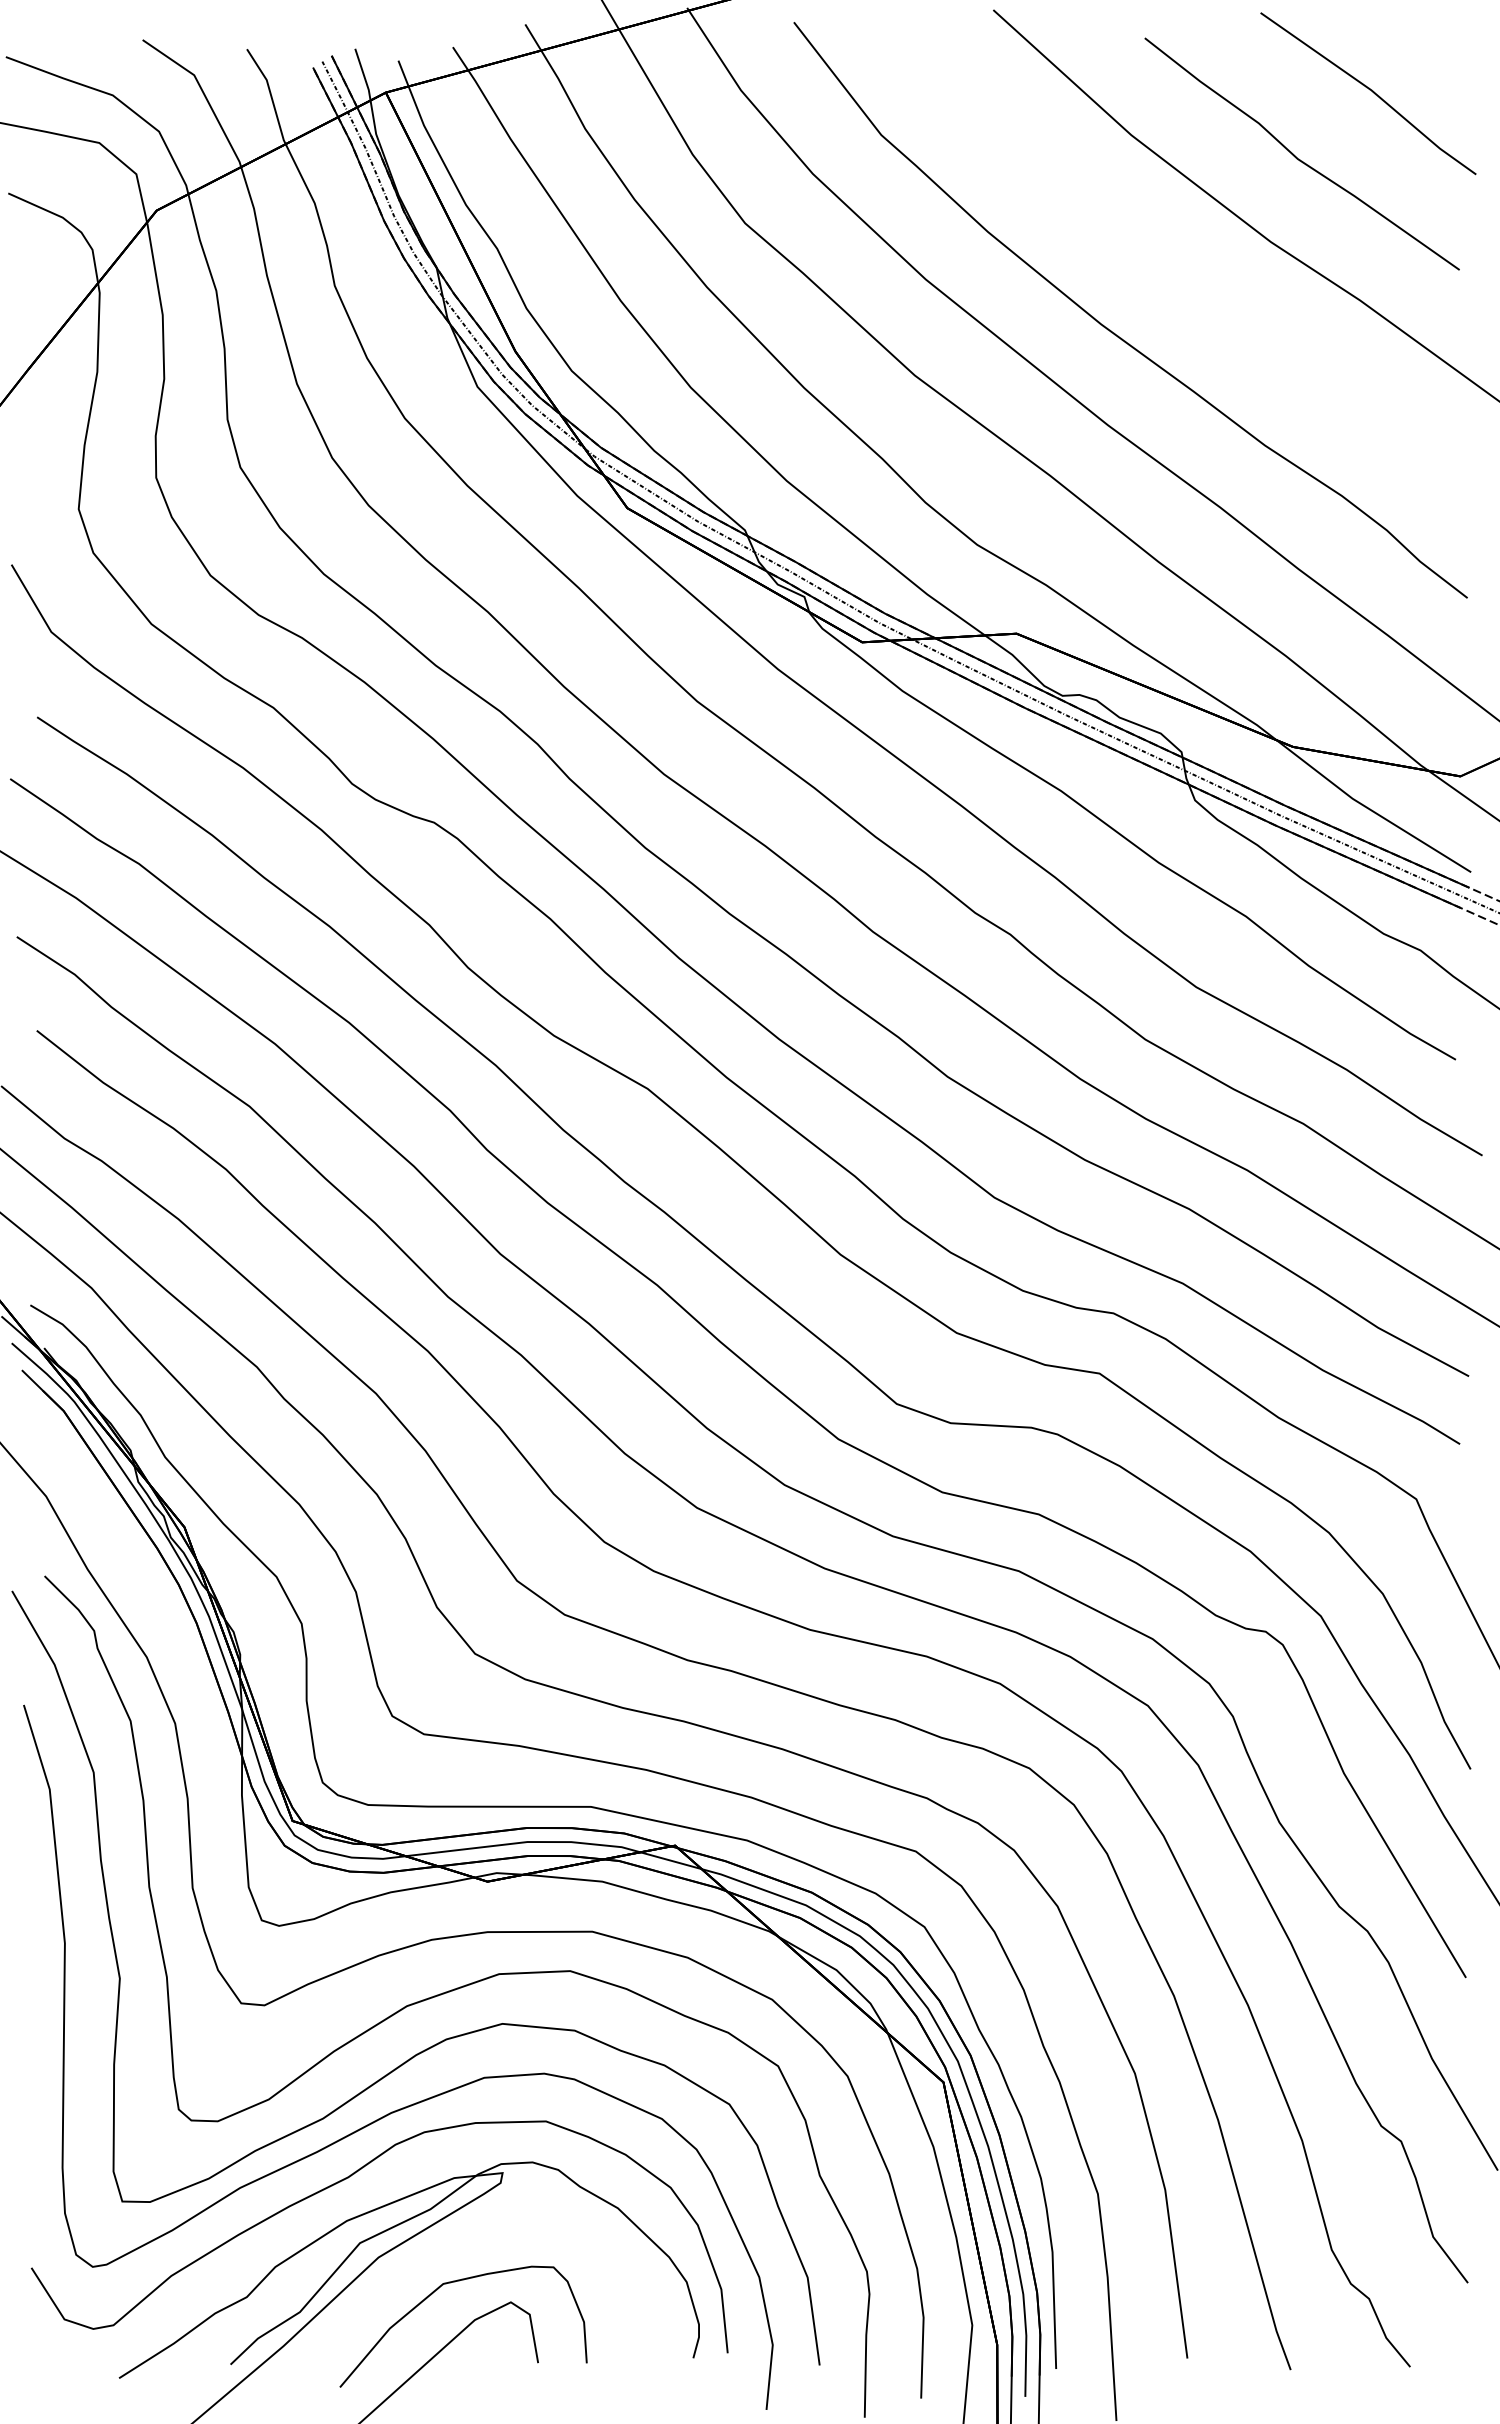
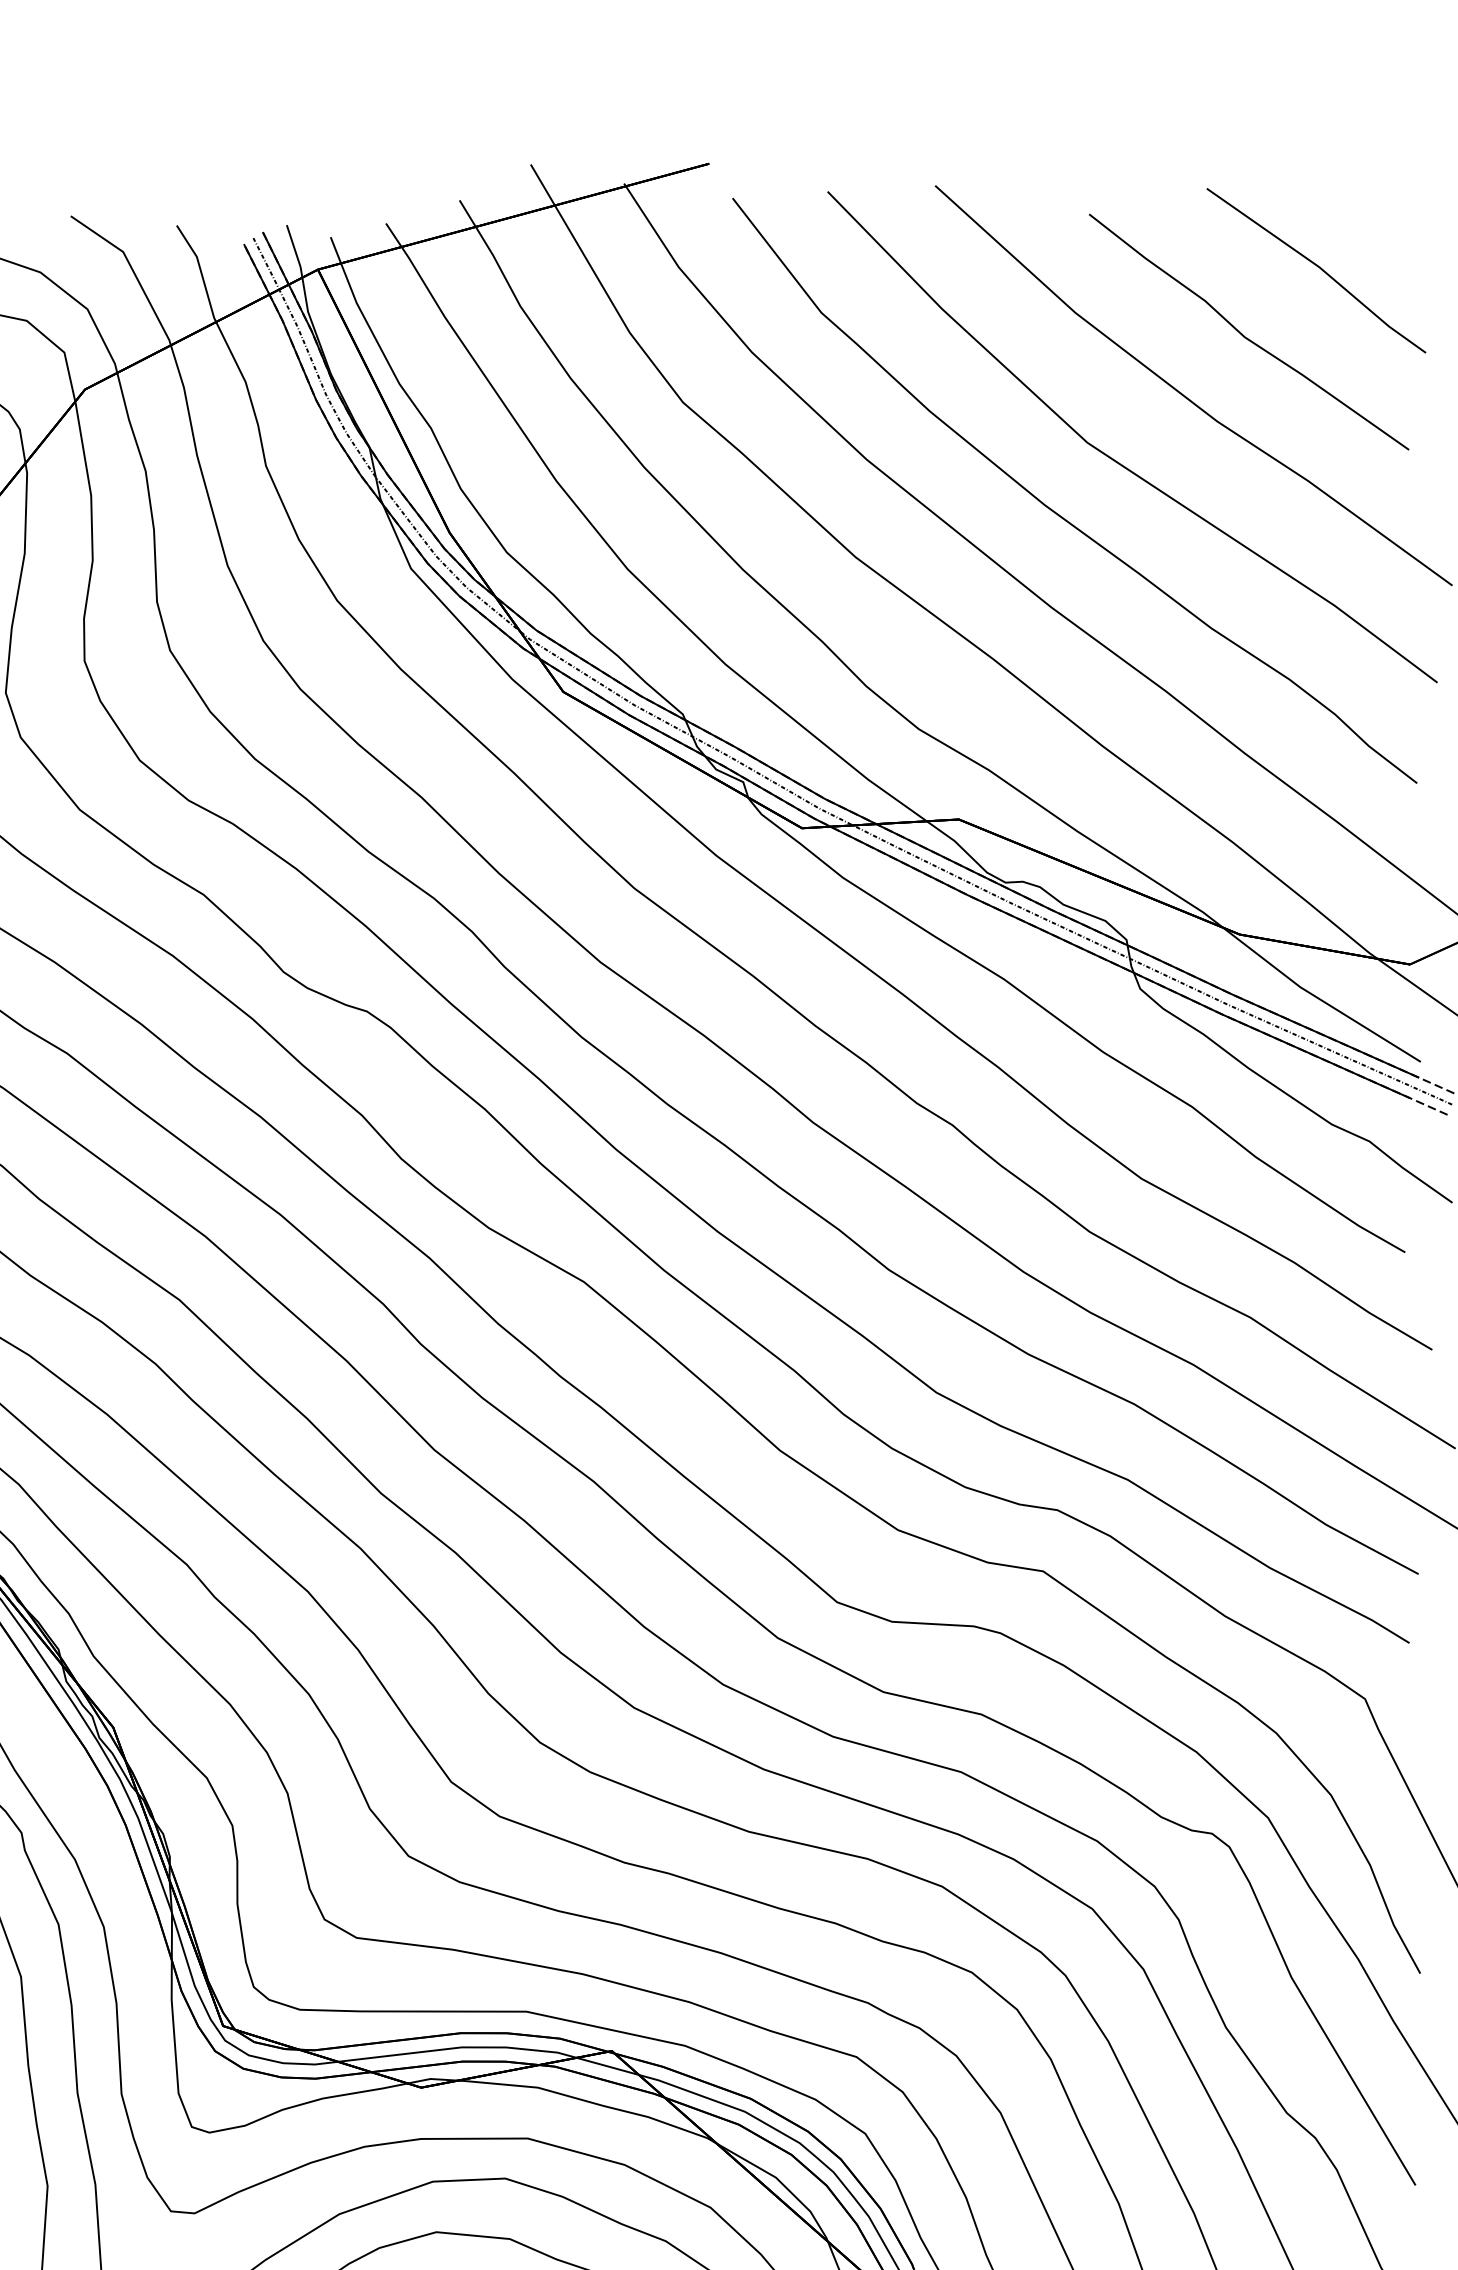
part: (1173, 281) -> (1118, 461), added

